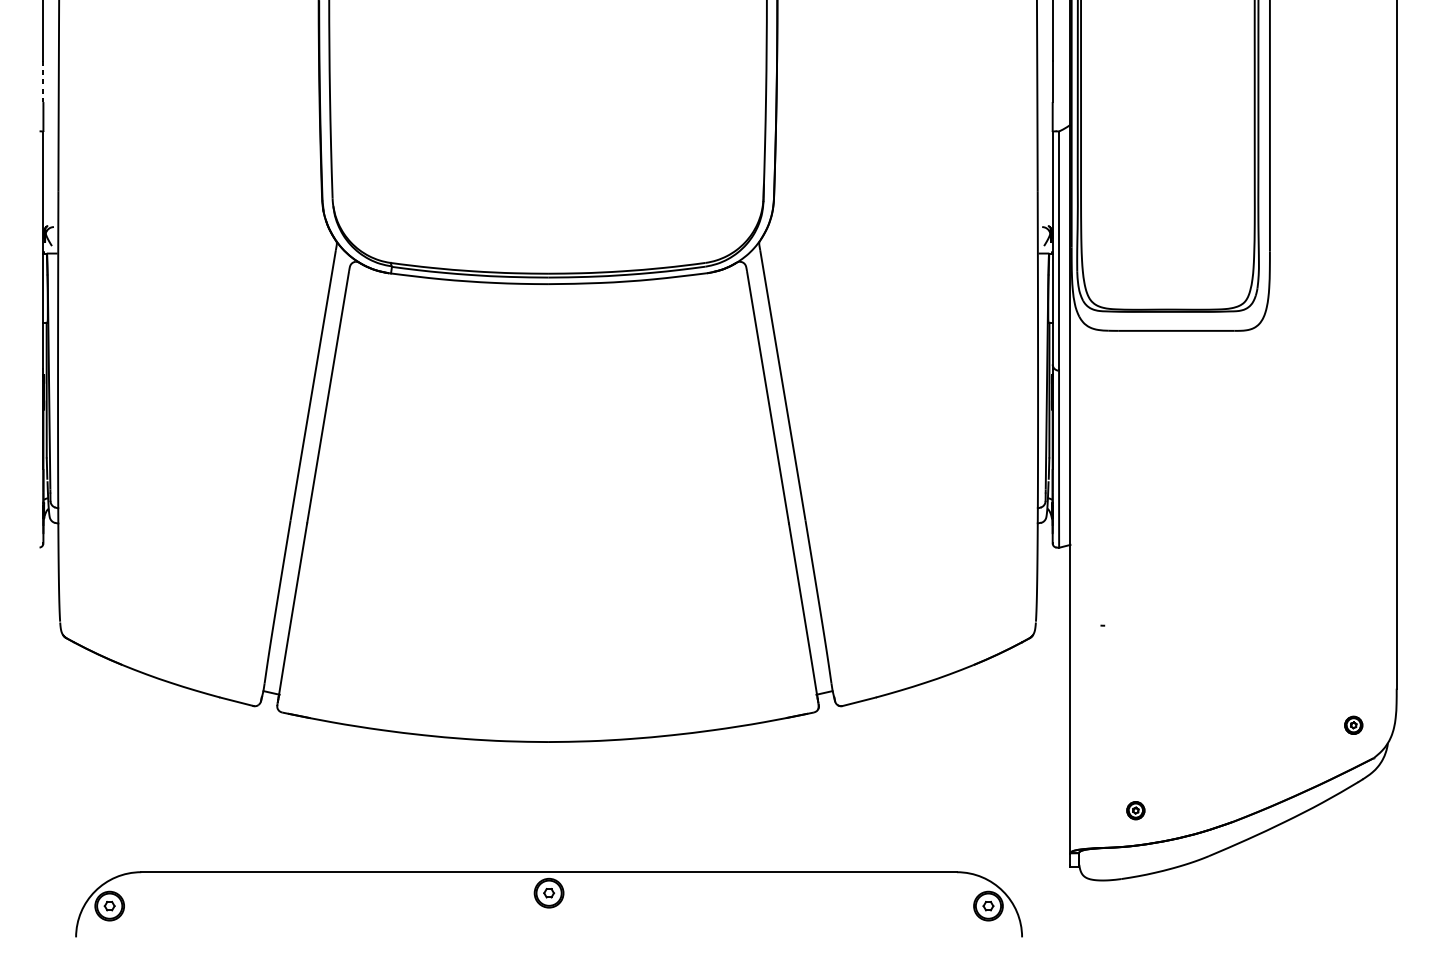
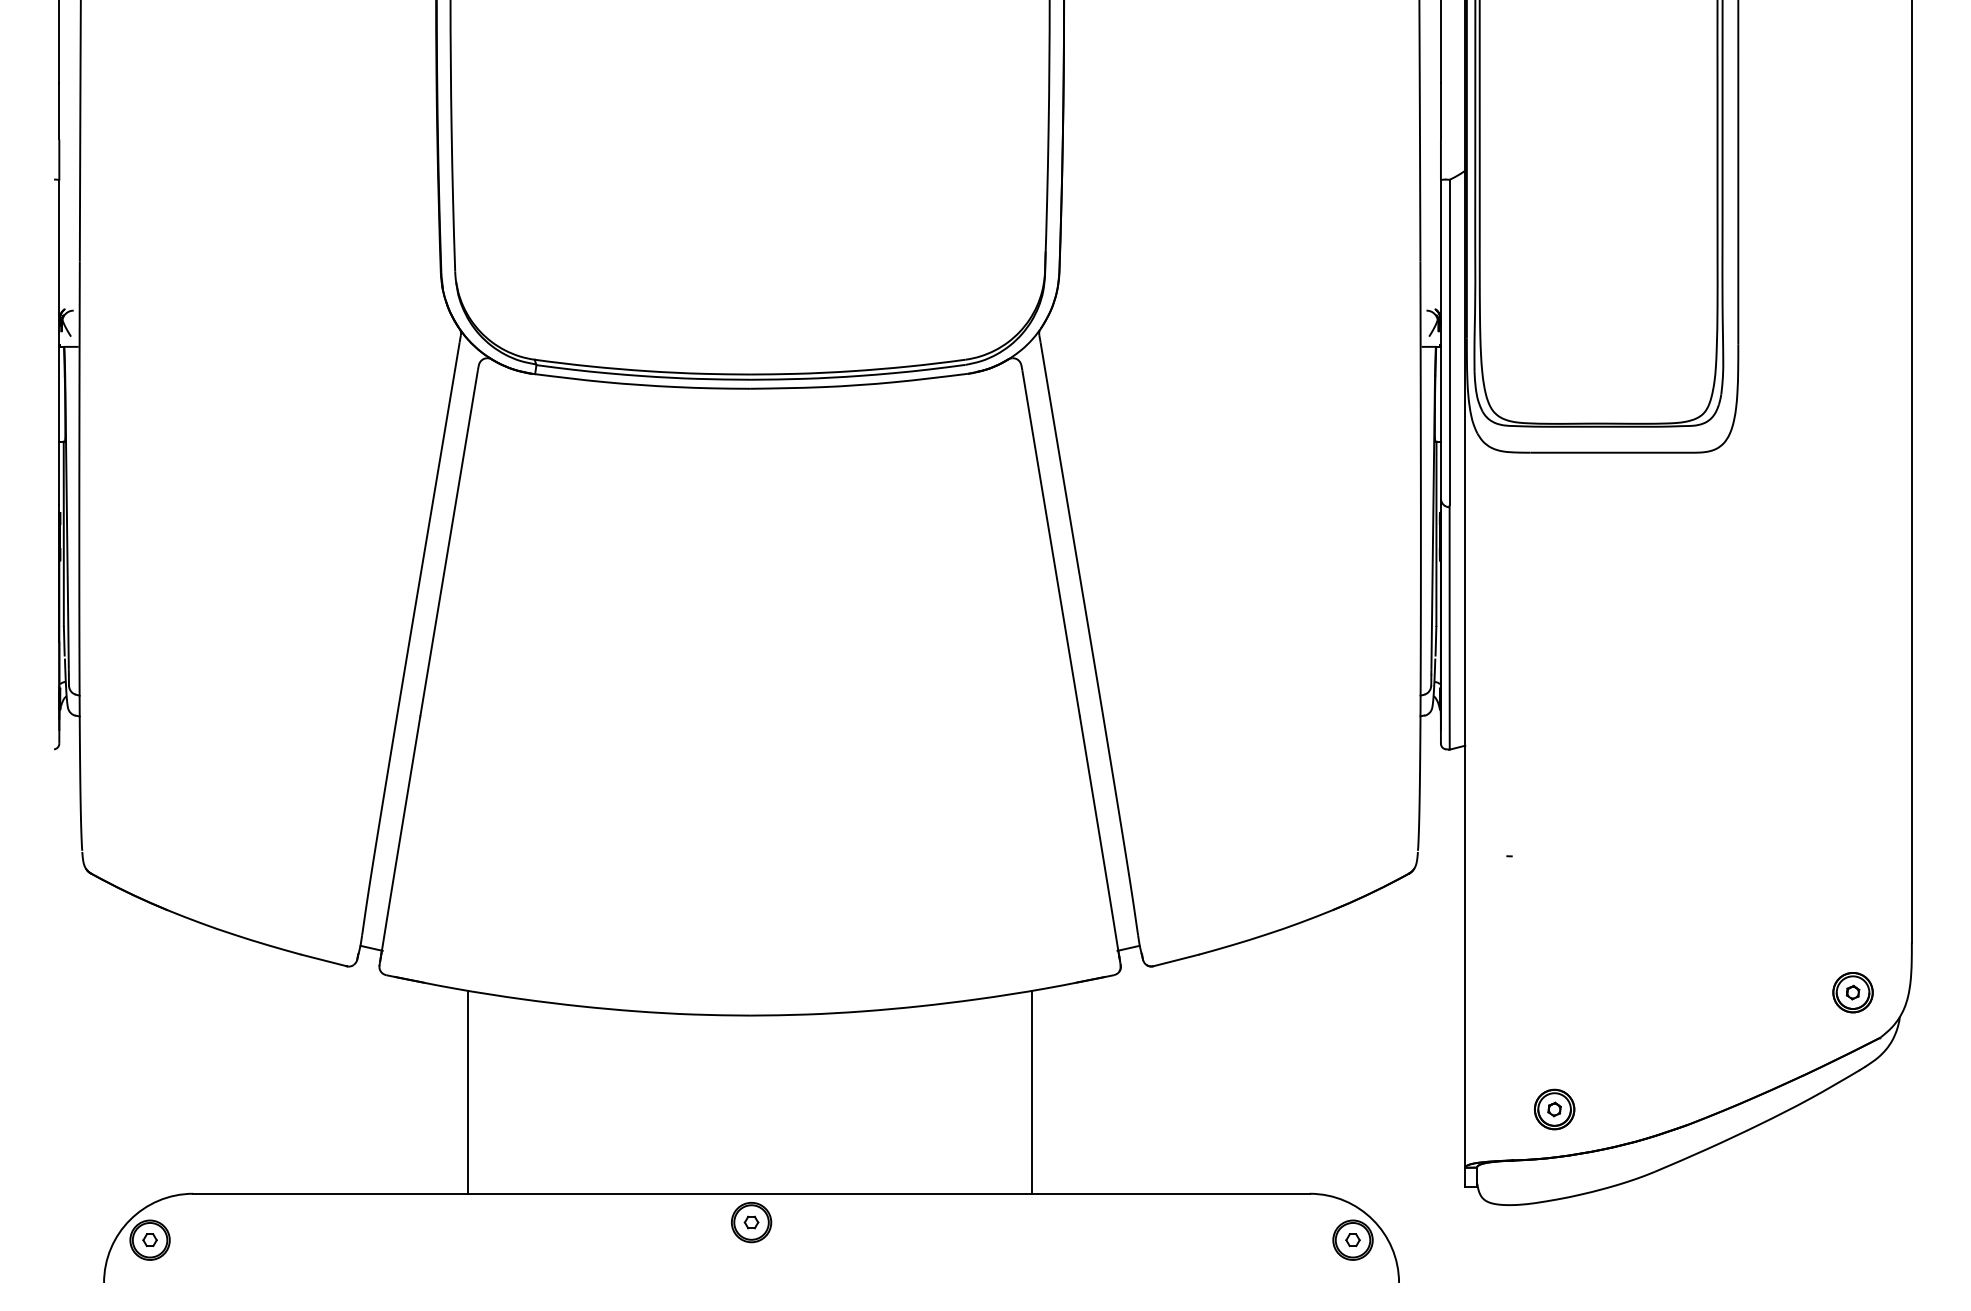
line: (43, 81) -> (59, 111), dashed -> solid
part: (1353, 725) -> (1852, 992), size x1.67
line: (342, 797) -> (468, 1091), added
line: (754, 797) -> (1032, 1091), added
part: (1135, 810) -> (1554, 1109), size x1.67

